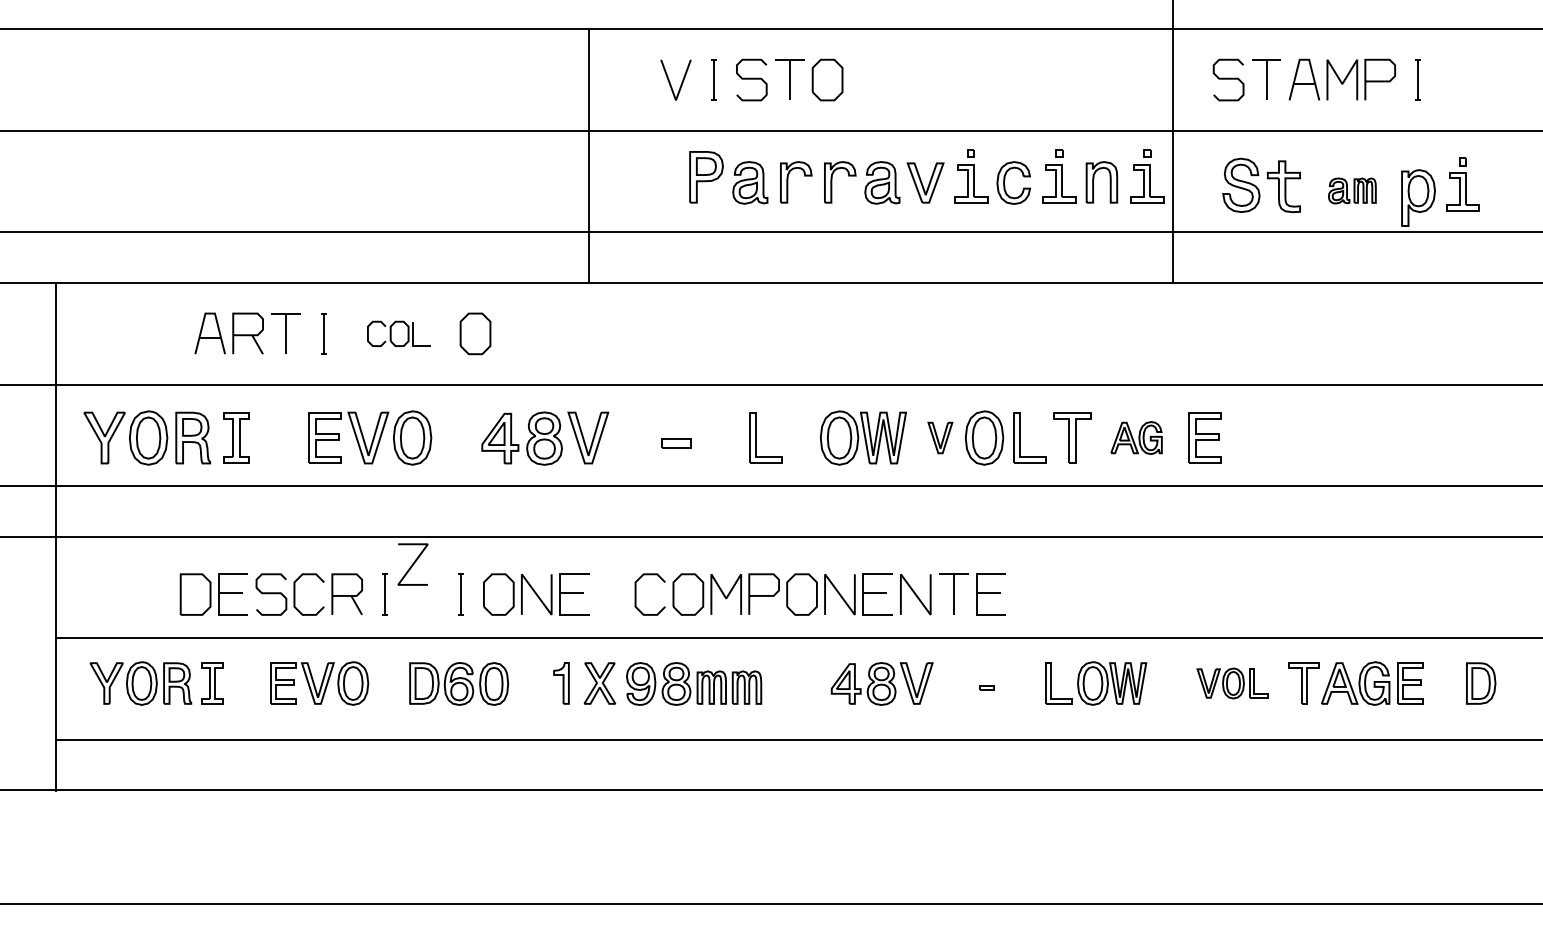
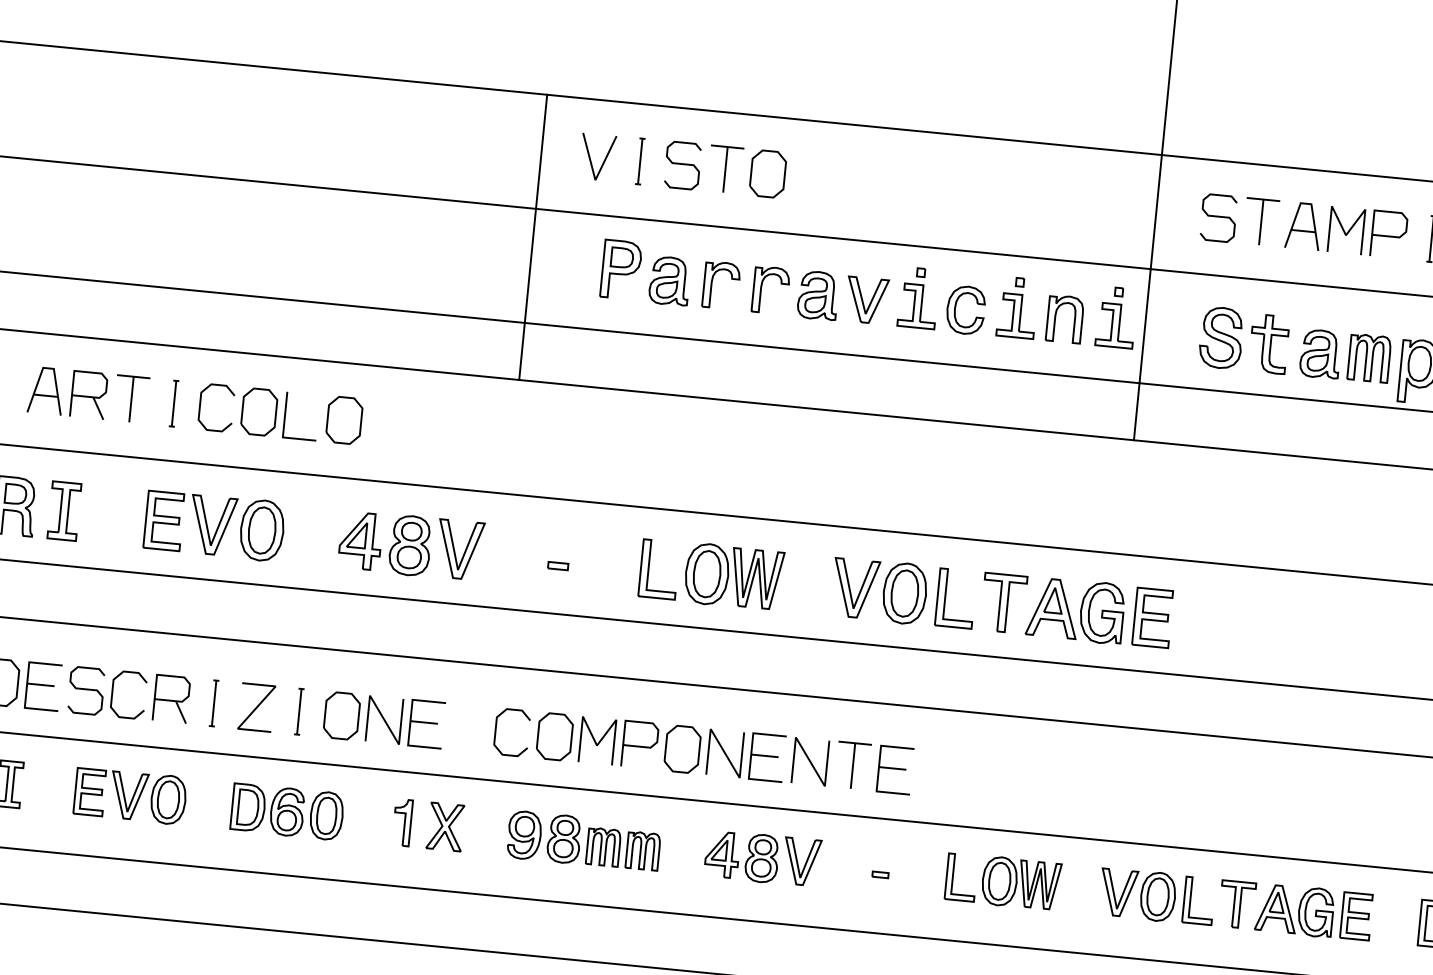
line: (589, 156) -> (533, 237), moved
part: (1352, 190) -> (1345, 355), size x1.67
part: (399, 333) -> (259, 411), size x1.67
part: (862, 437) -> (733, 576), moved
part: (940, 437) -> (855, 588), size x1.67
part: (1136, 437) -> (1075, 609), size x1.67
part: (676, 443) -> (558, 565), size x0.62
line: (412, 564) -> (256, 707), moved
part: (694, 683) -> (584, 840), moved
part: (1232, 683) -> (1156, 896), size x1.43

